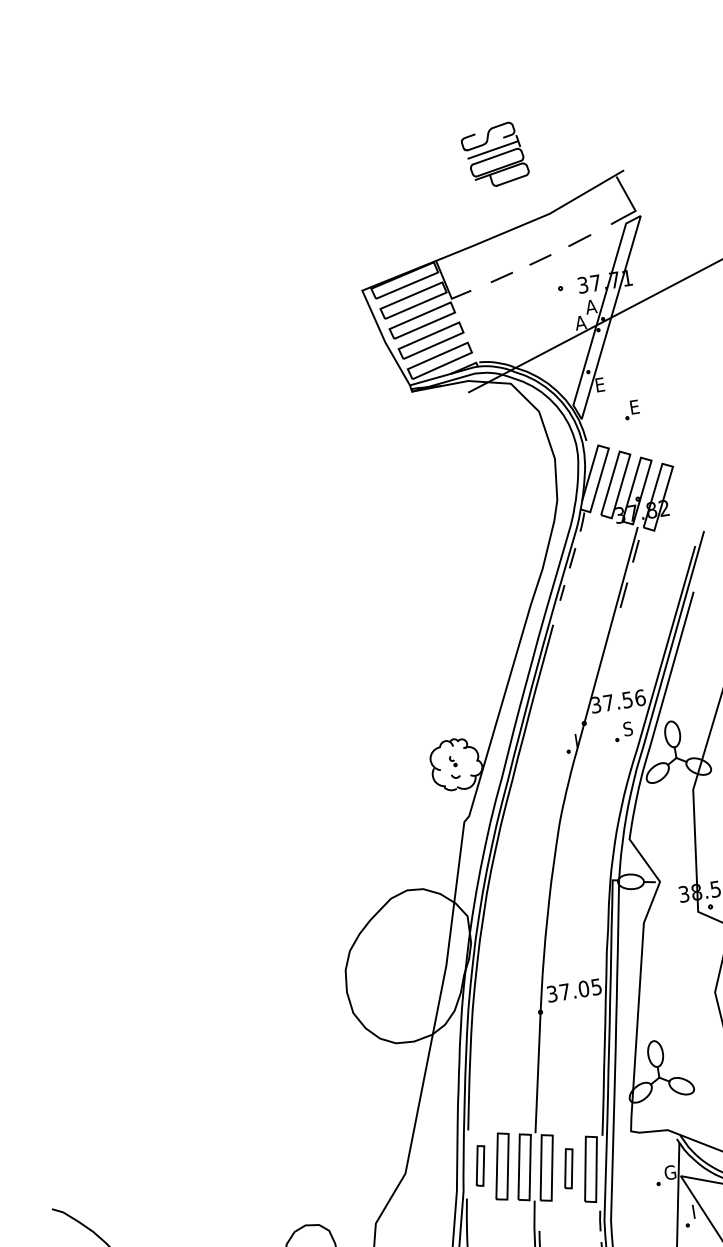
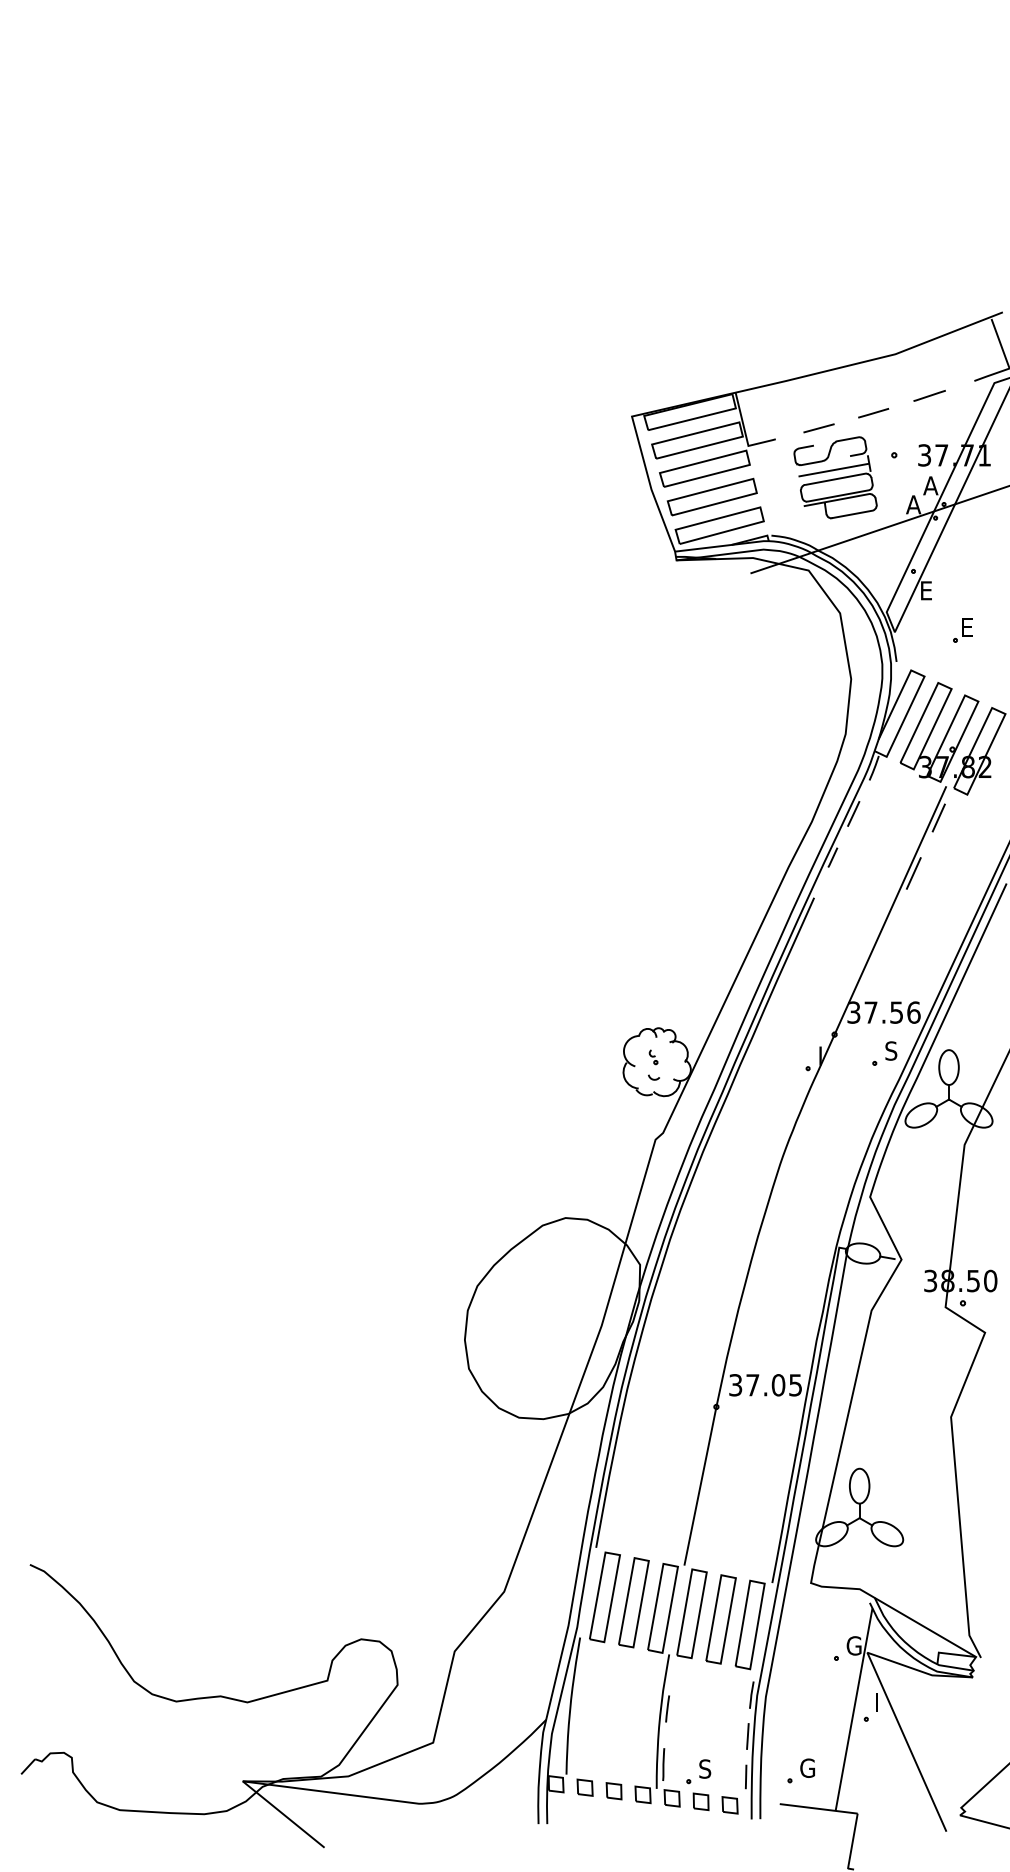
part: (494, 155) -> (835, 477), moved
part: (480, 1166) -> (604, 1597), size x1.67
part: (568, 1168) -> (720, 1619), size x1.67

